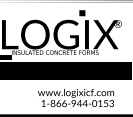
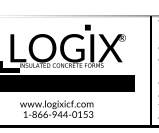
text: (75, 97) -> (56, 108), moved

